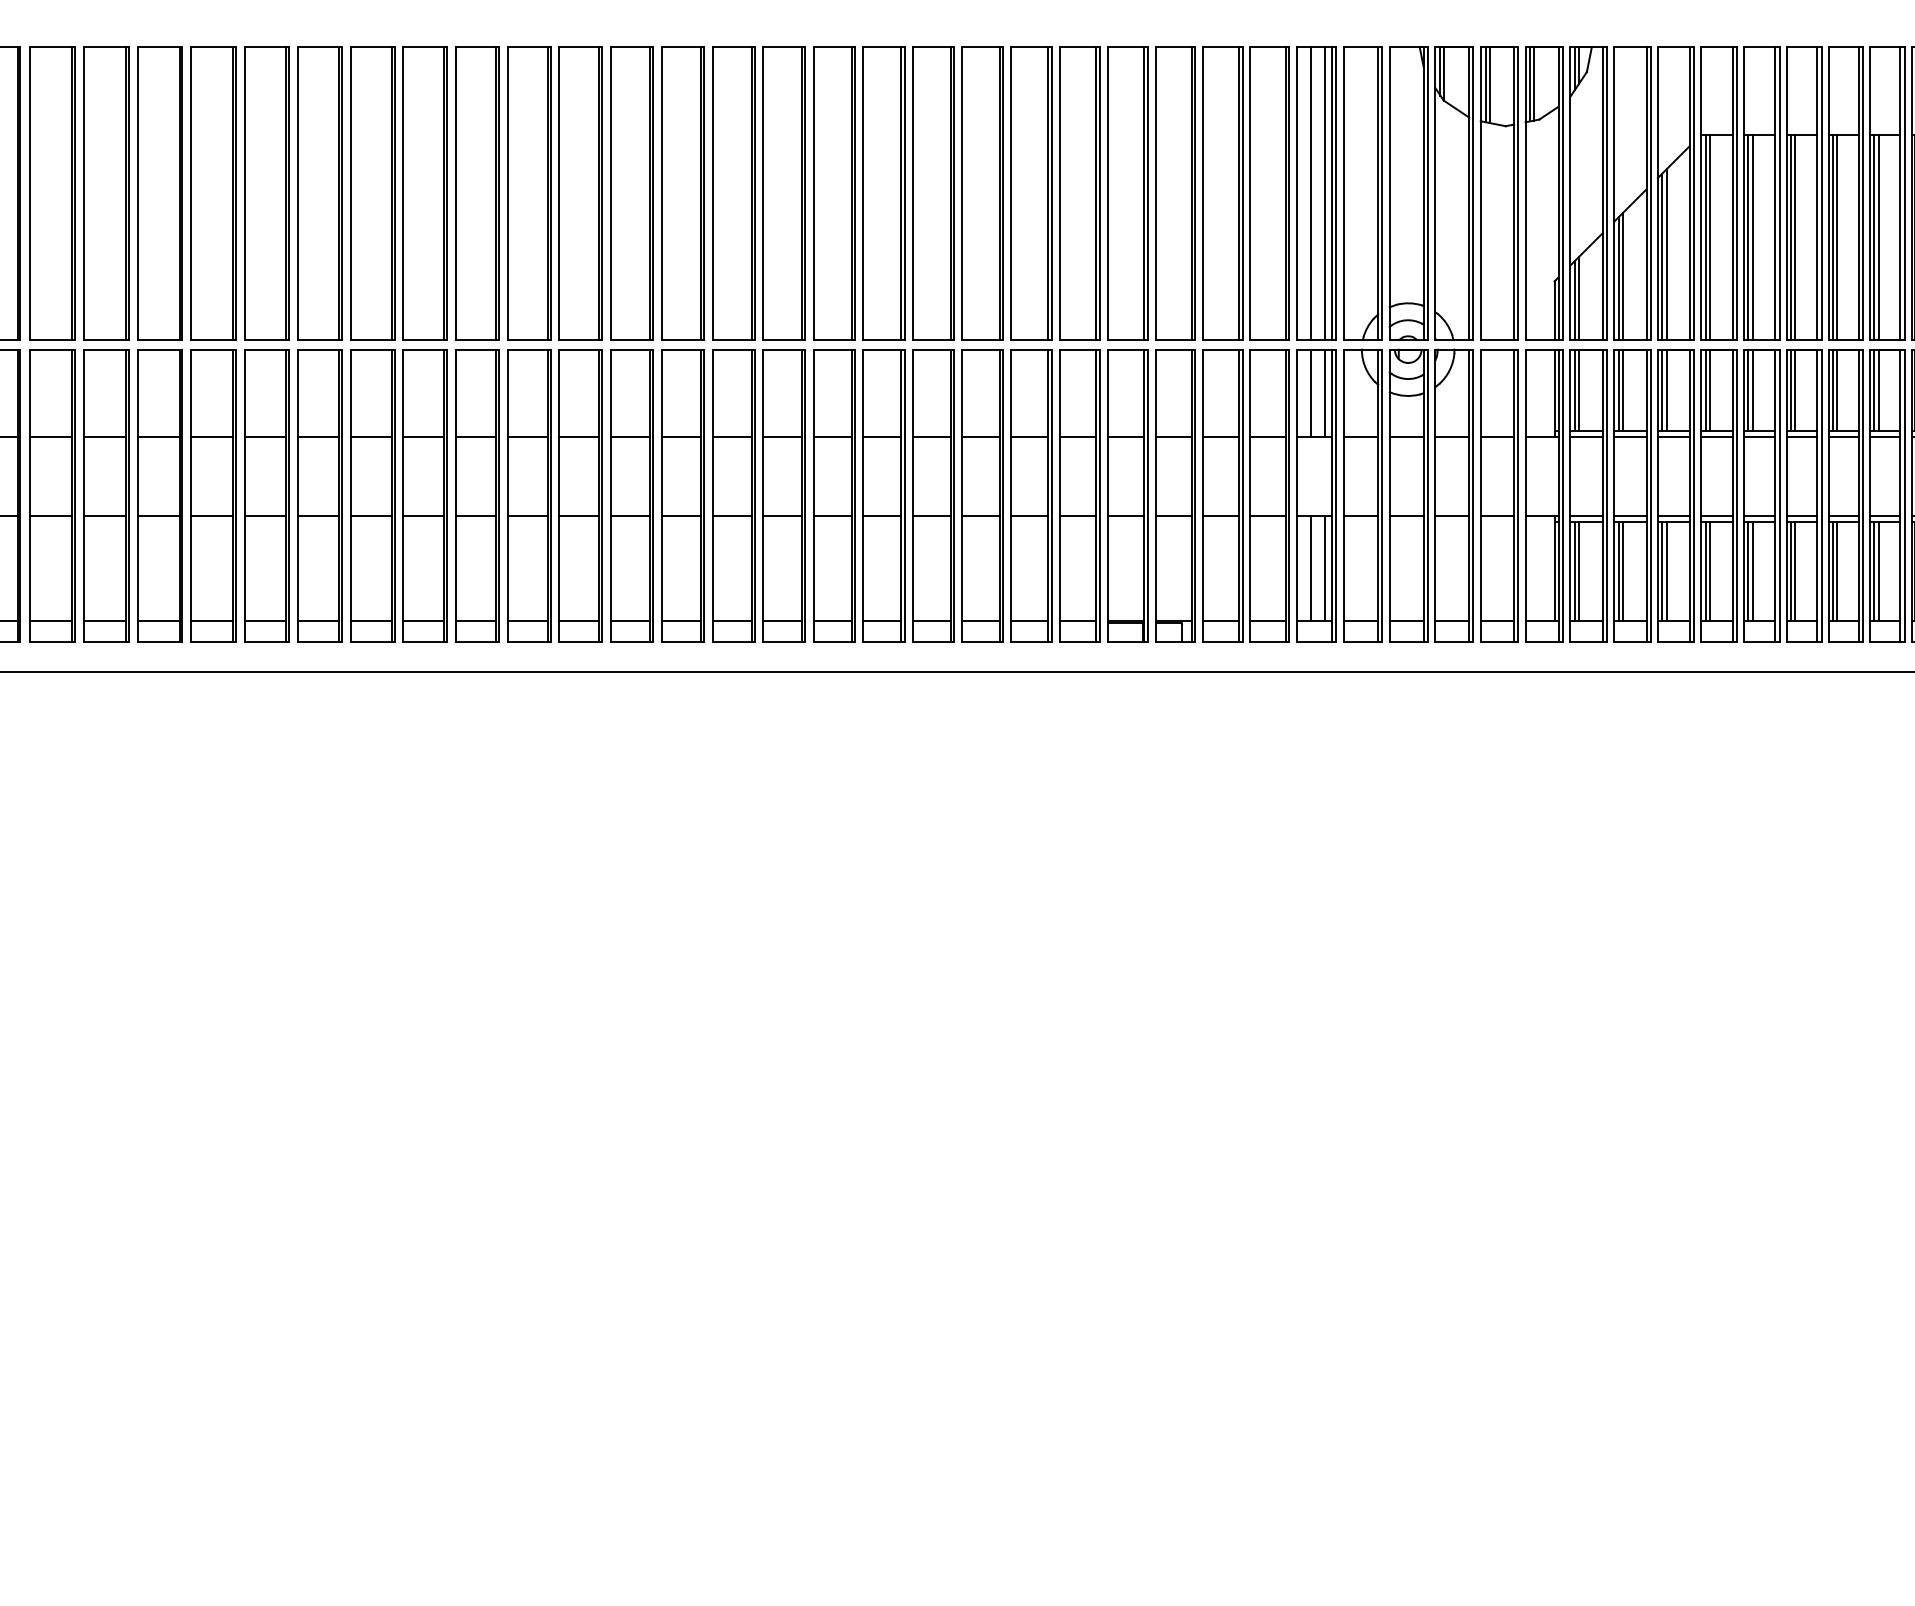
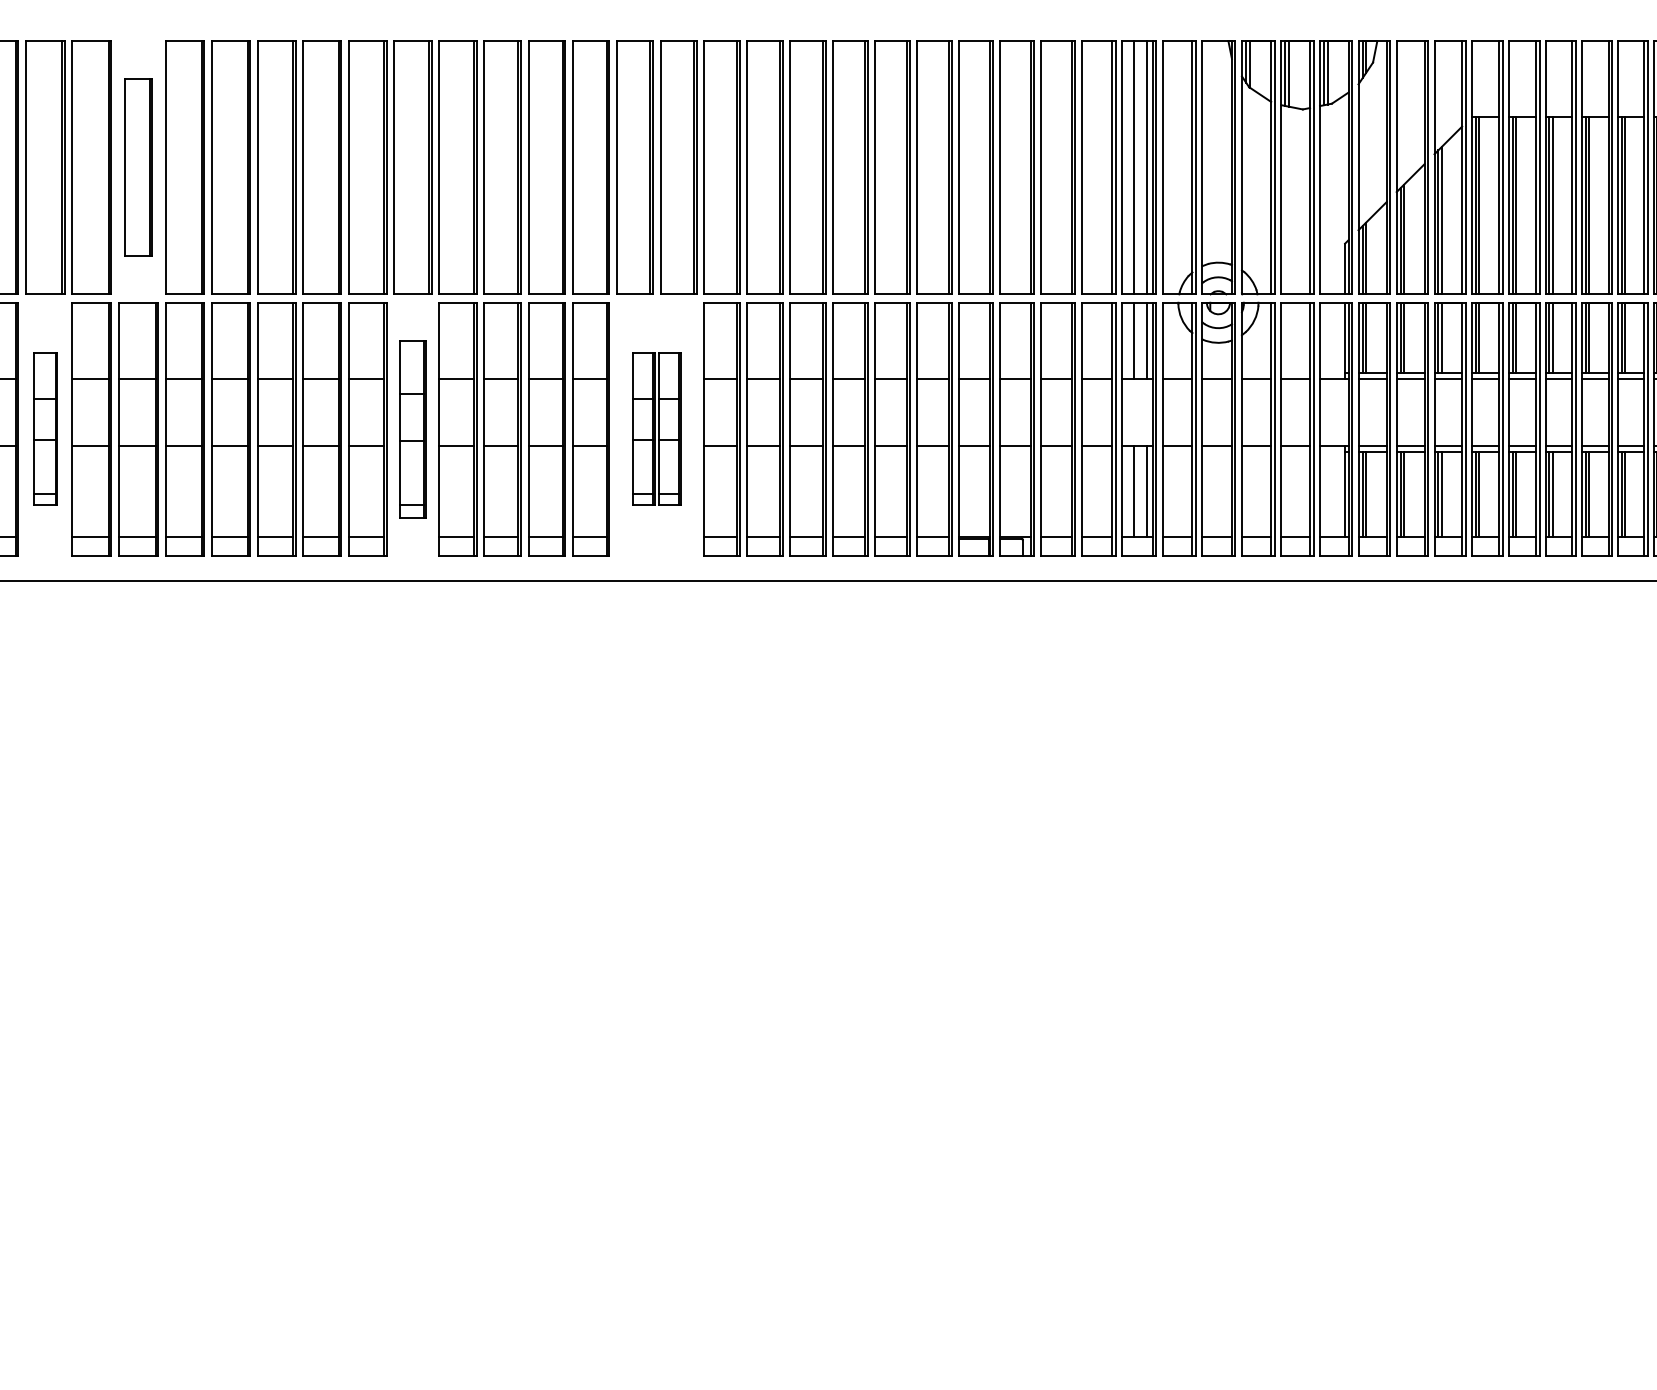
part: (159, 193) -> (138, 167), size x0.7
part: (52, 495) -> (45, 428), size x0.6
part: (477, 495) -> (413, 428), size x0.7
part: (758, 495) -> (656, 428), size x0.6

